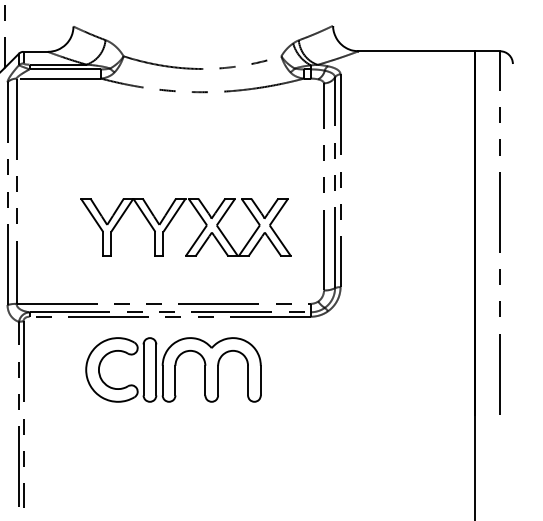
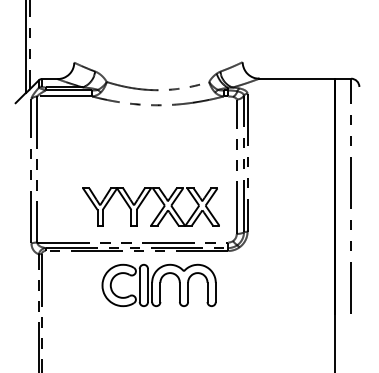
part: (175, 217) -> (144, 200), moved
part: (172, 369) -> (158, 285), moved

